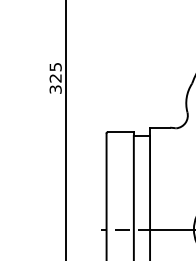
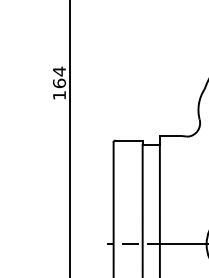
text: (55, 77) -> (59, 82), 325 -> 164

